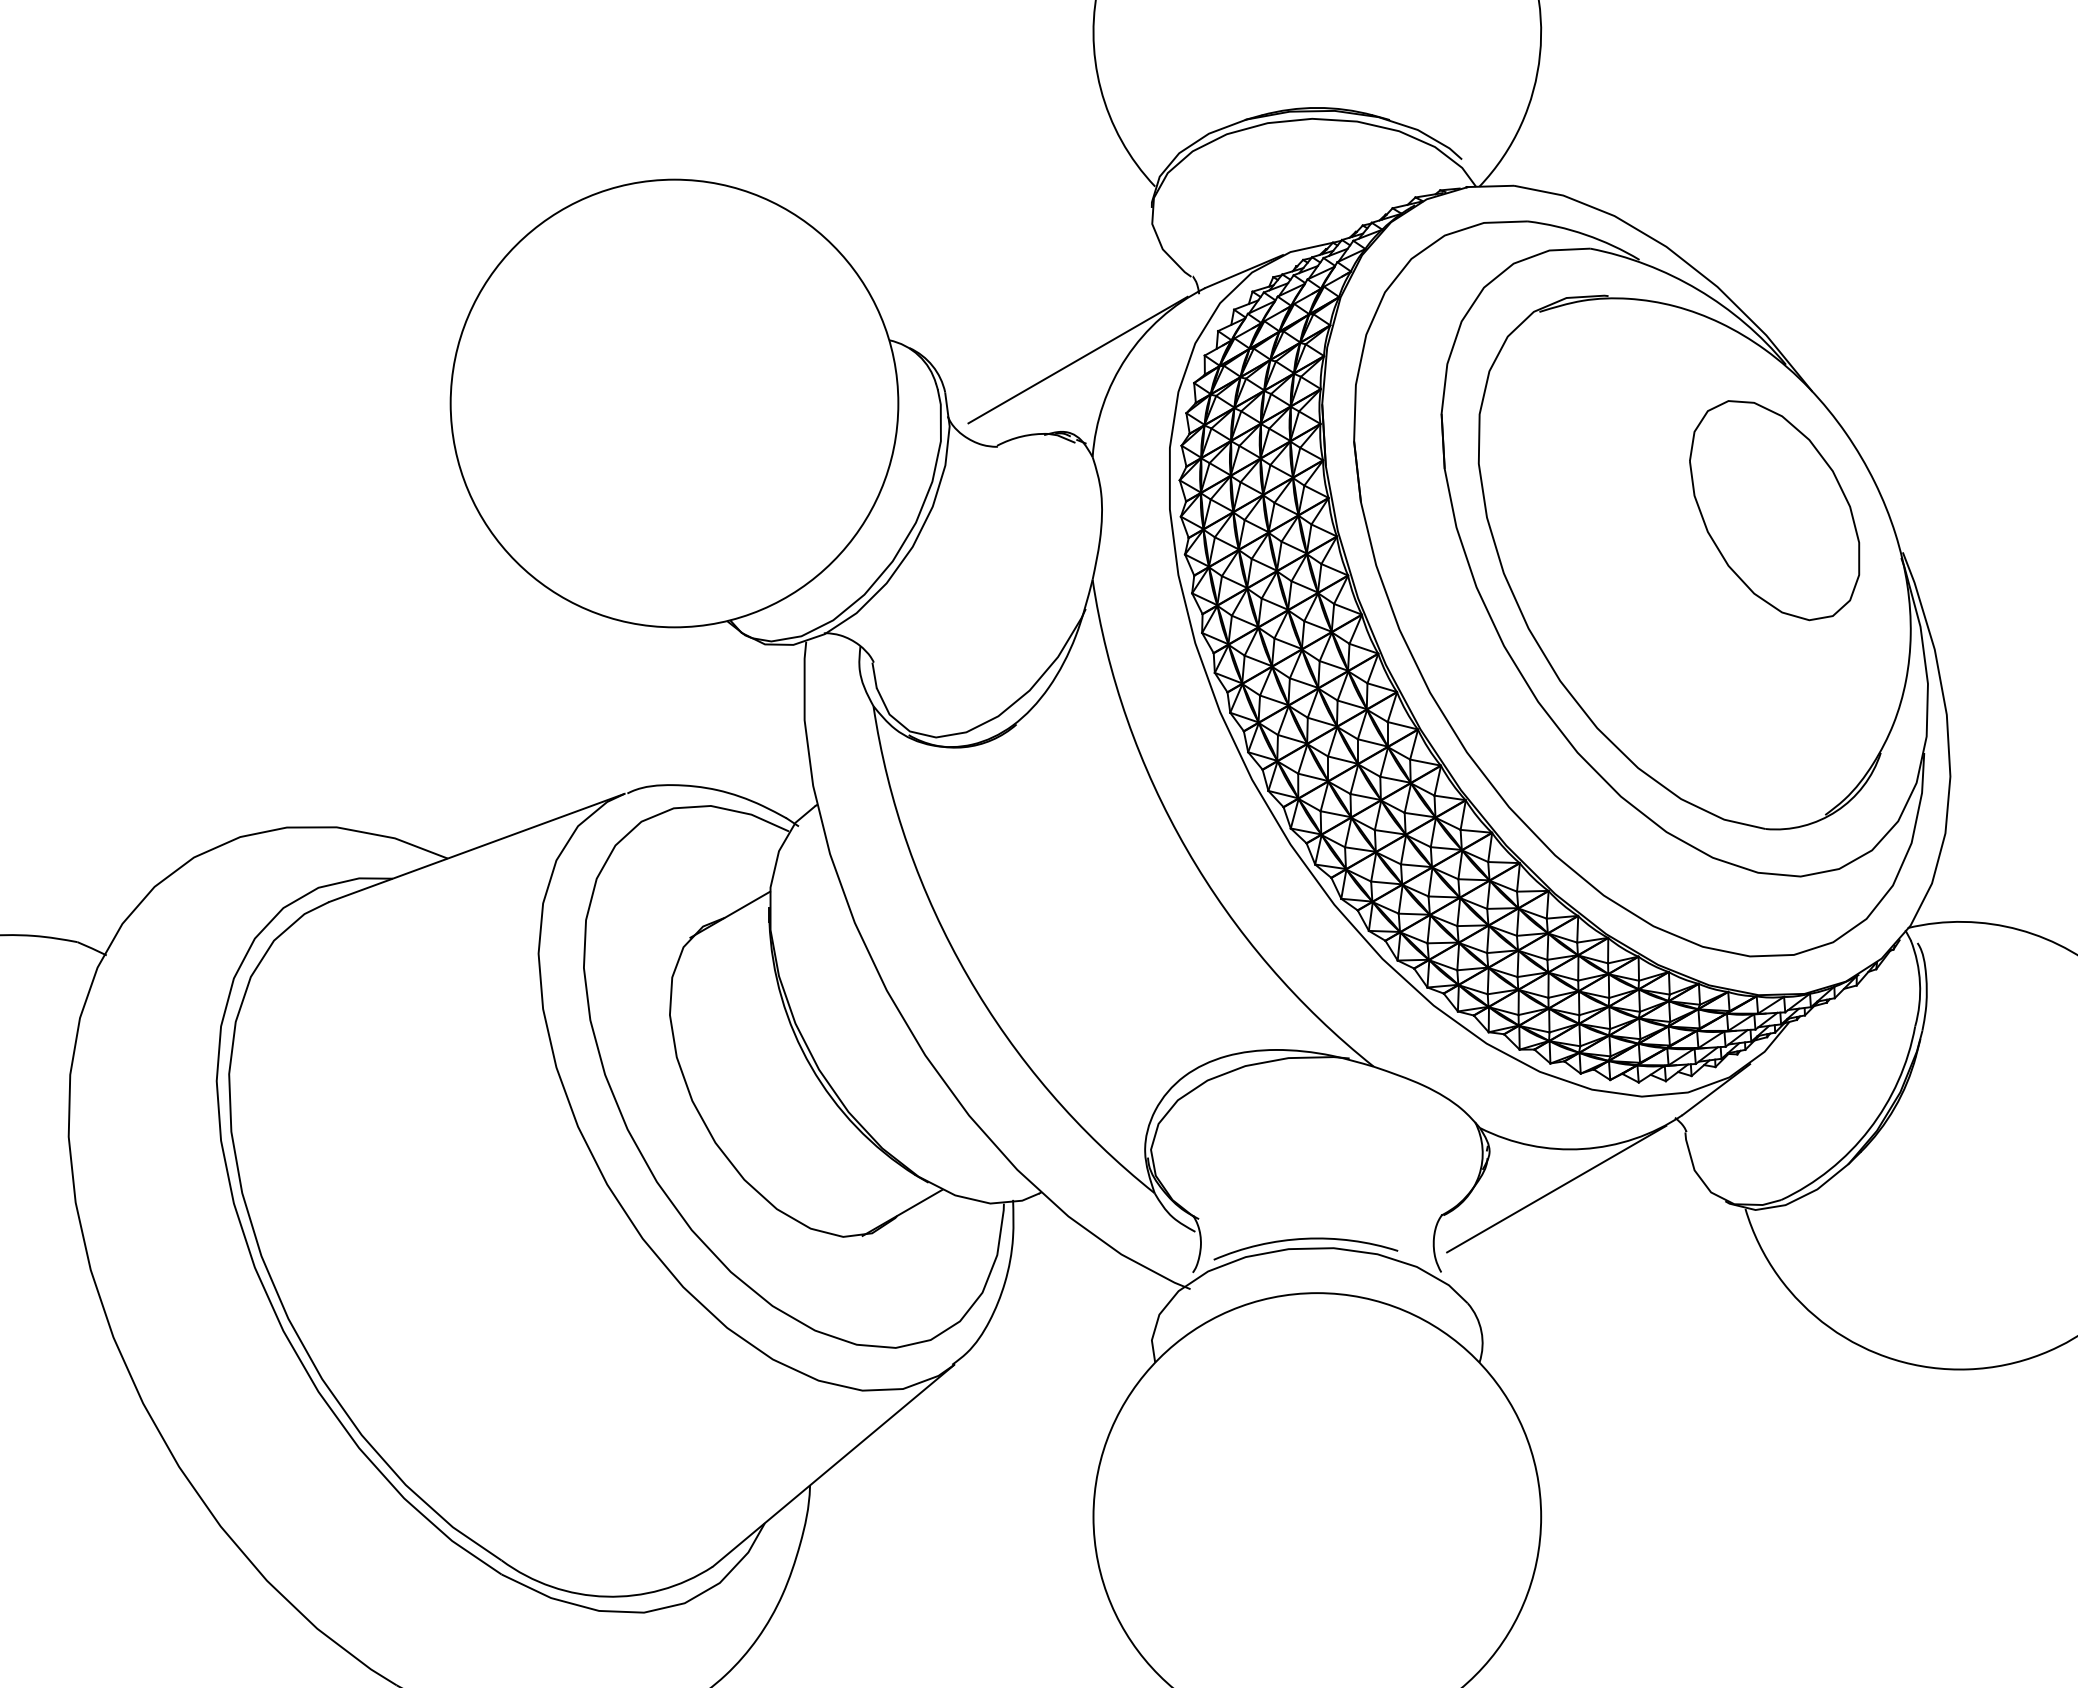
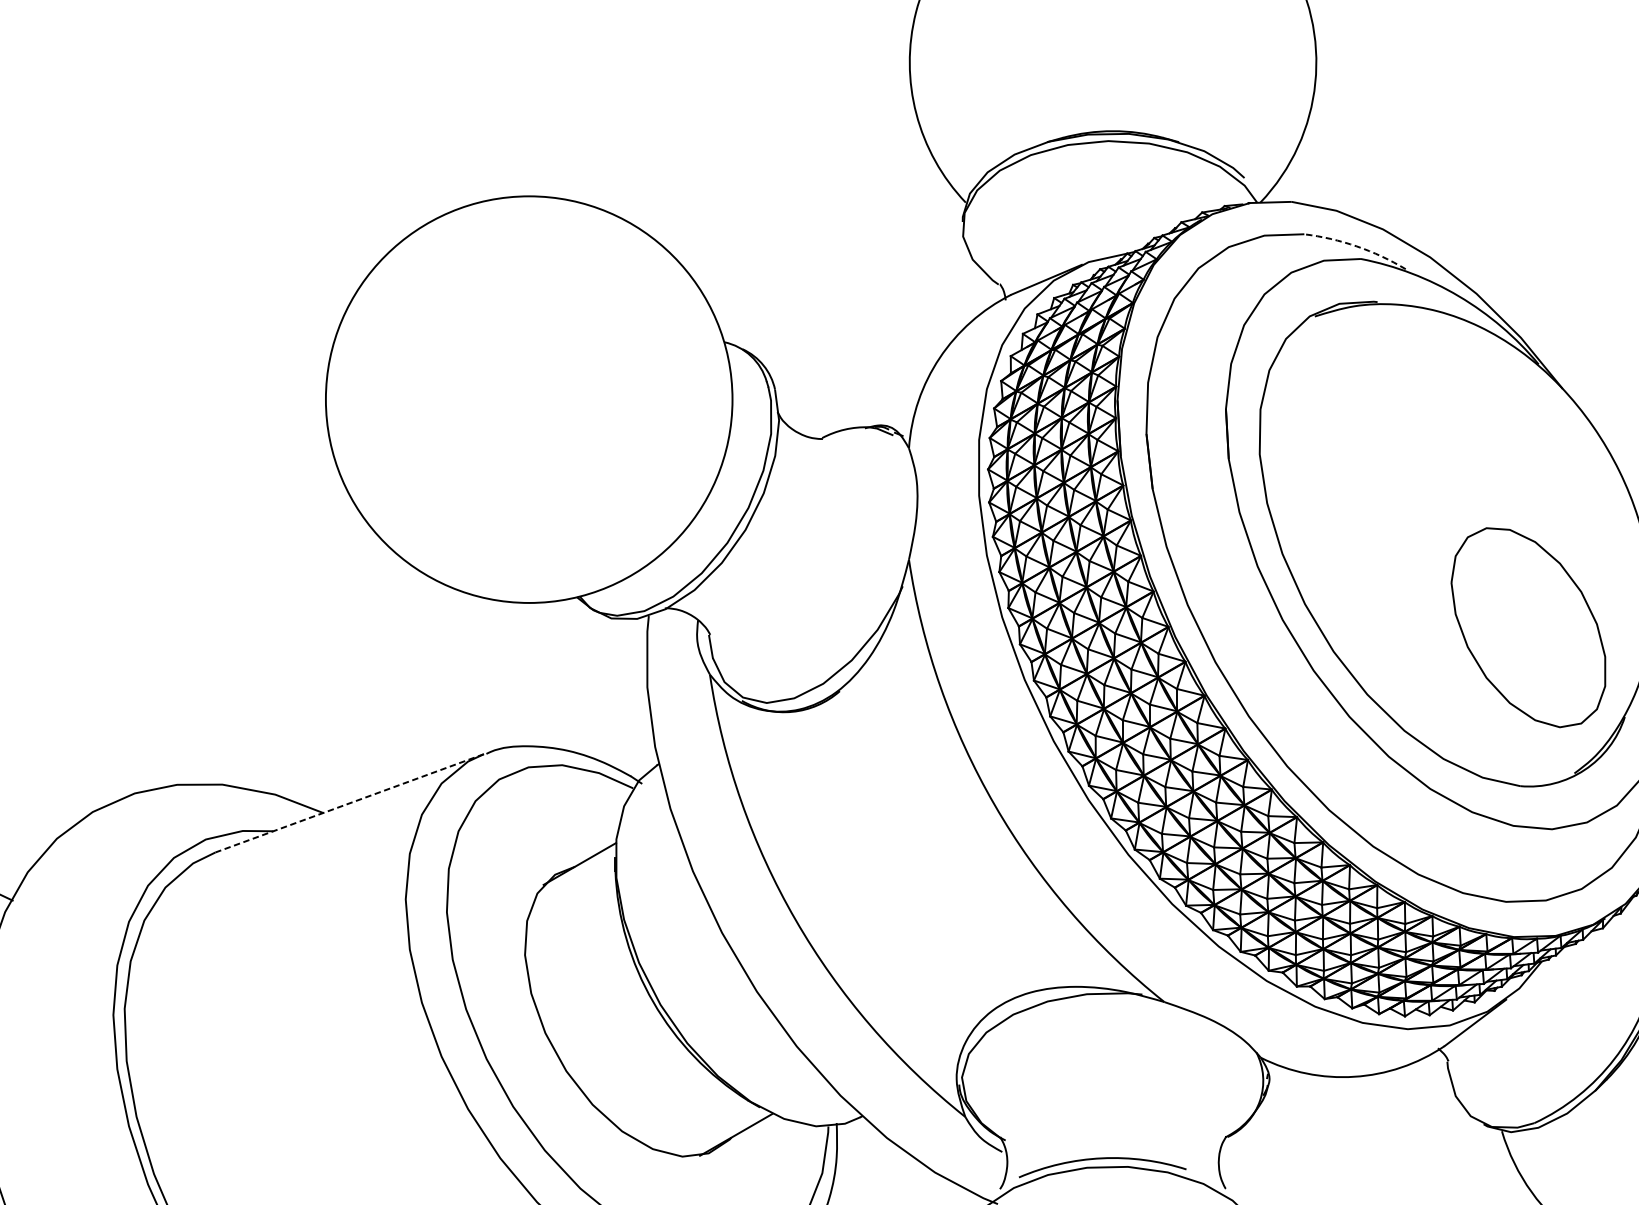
arc: (1585, 234) -> (1356, 246), solid -> dashed
line: (1077, 359) -> (895, 359), removed
part: (1774, 510) -> (1528, 627), moved
line: (476, 848) -> (349, 803), solid -> dashed
line: (1556, 1188) -> (1330, 1112), removed

